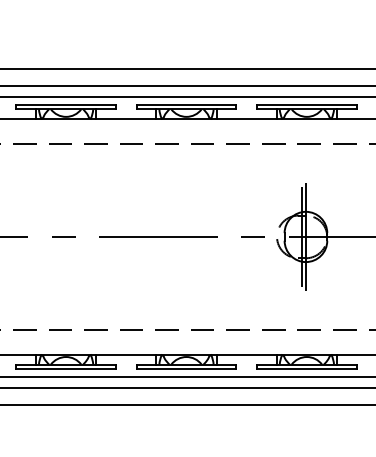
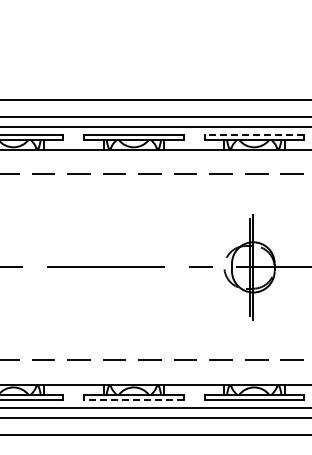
line: (306, 104) -> (253, 134), solid -> dashed
line: (186, 369) -> (133, 399), solid -> dashed

